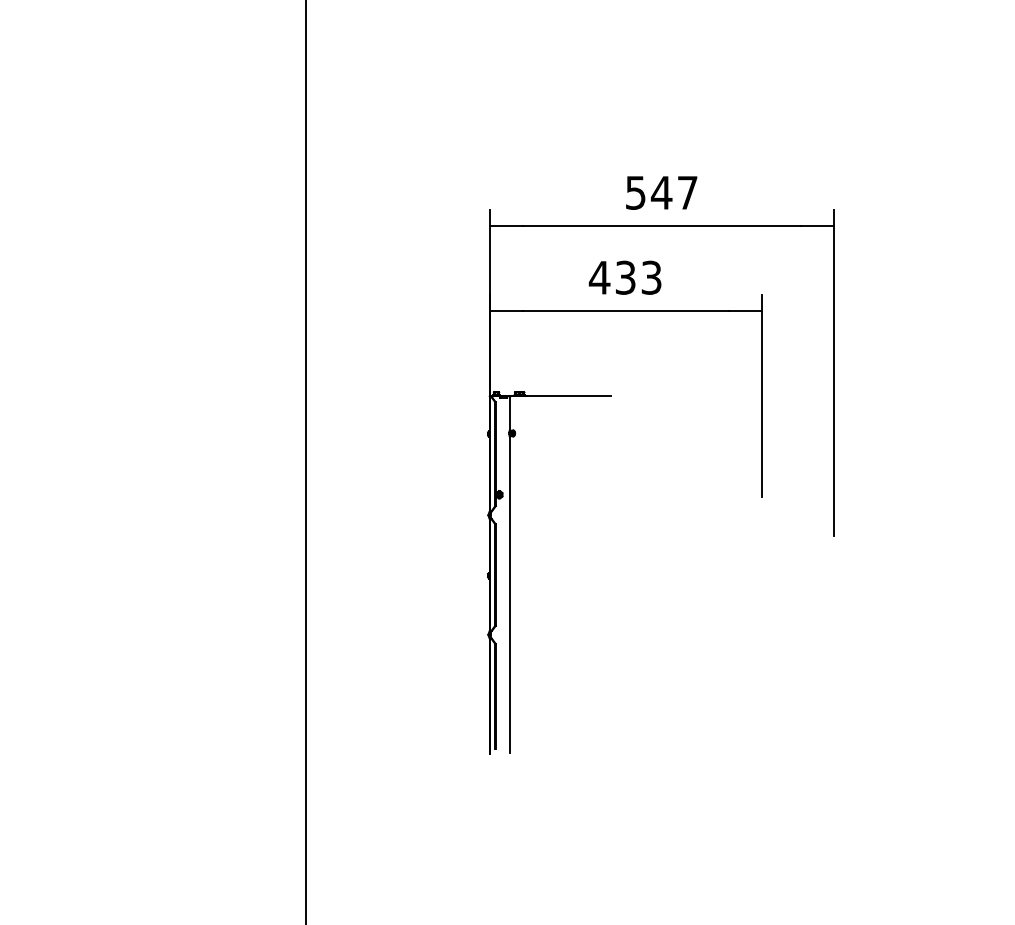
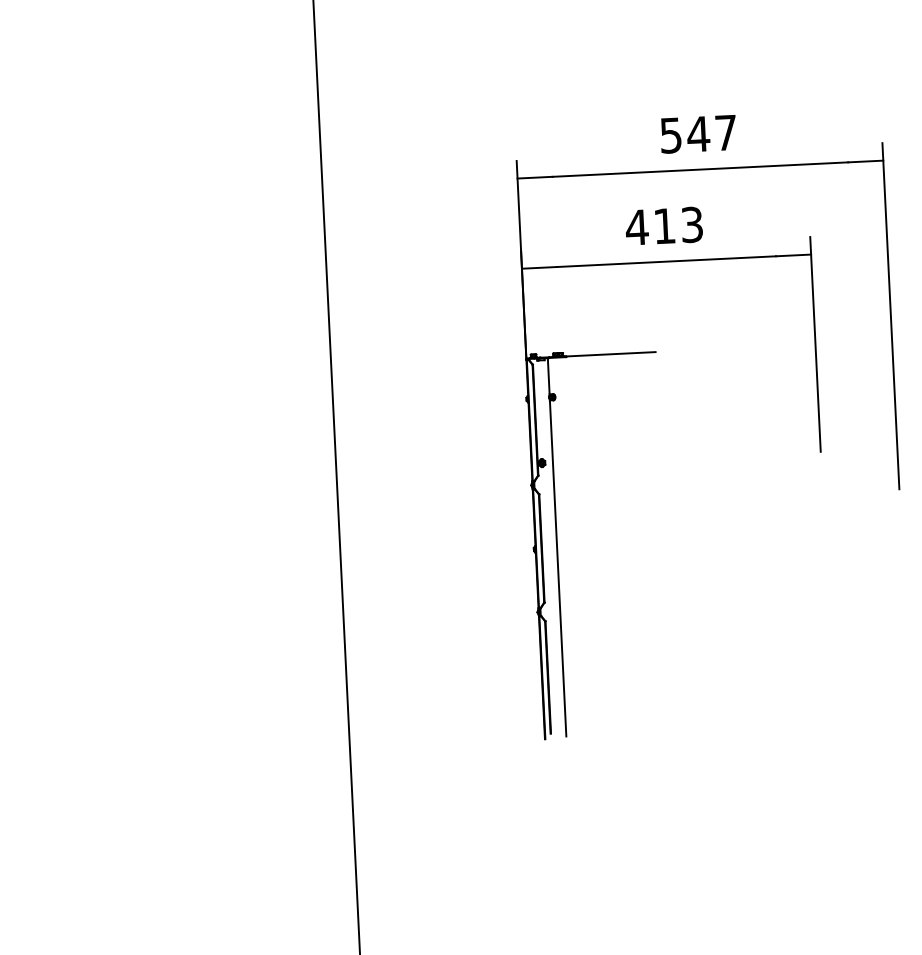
text: (625, 277) -> (664, 225), 433 -> 413

